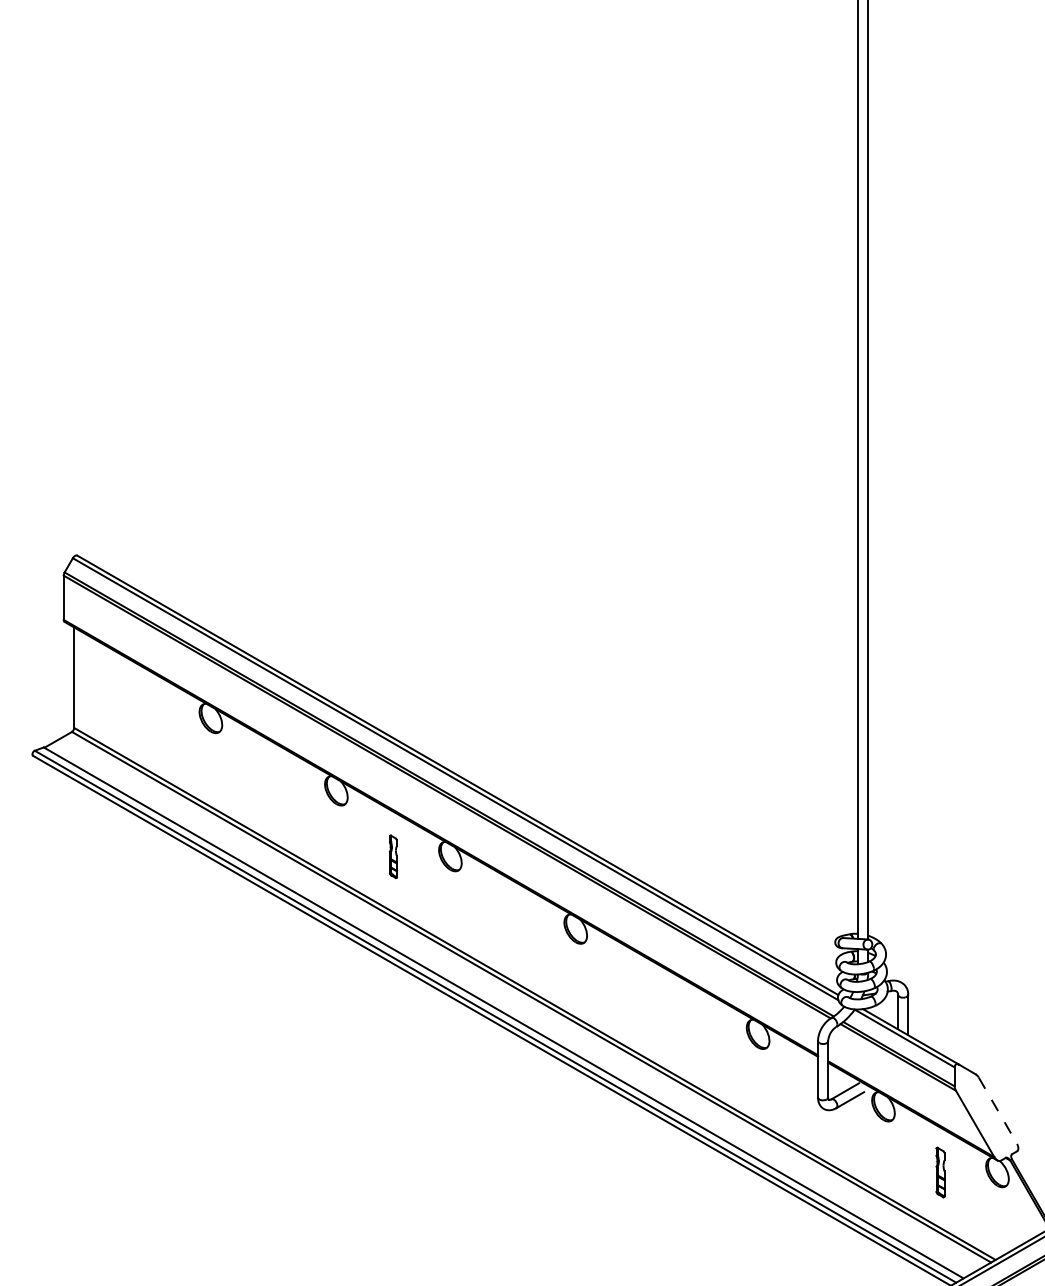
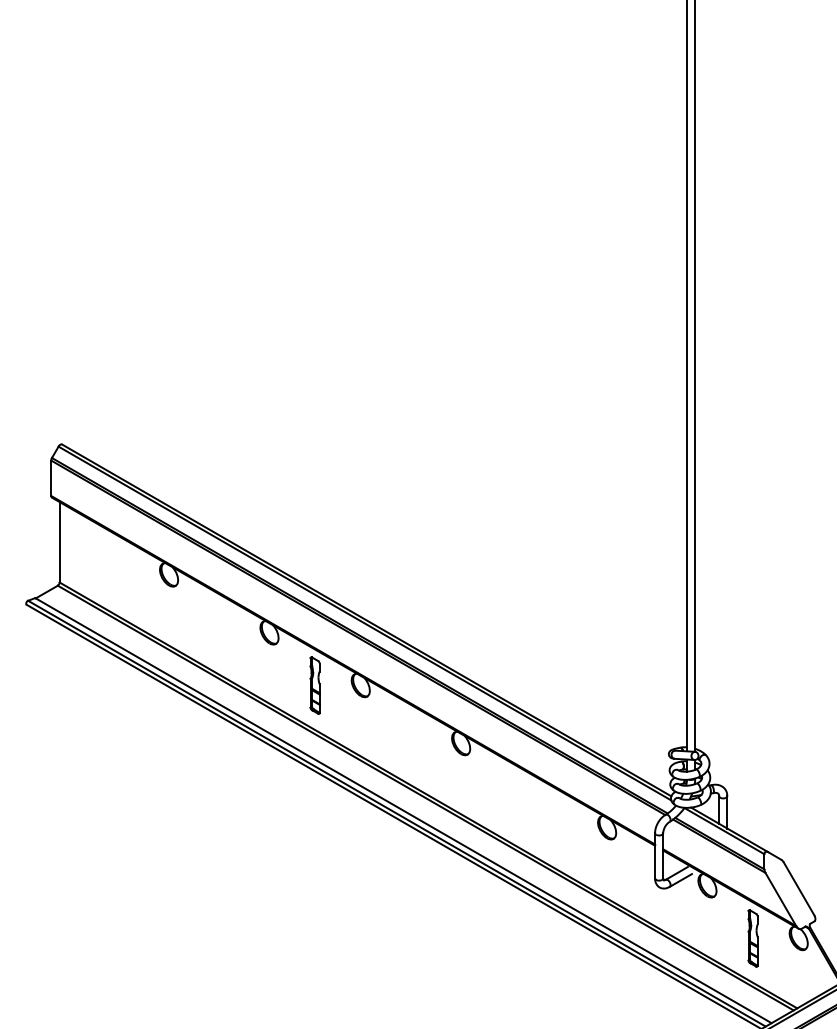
part: (393, 856) -> (315, 685), size x1.67
line: (998, 1111) -> (799, 889), dashed -> solid
part: (940, 1172) -> (753, 938), size x1.43

